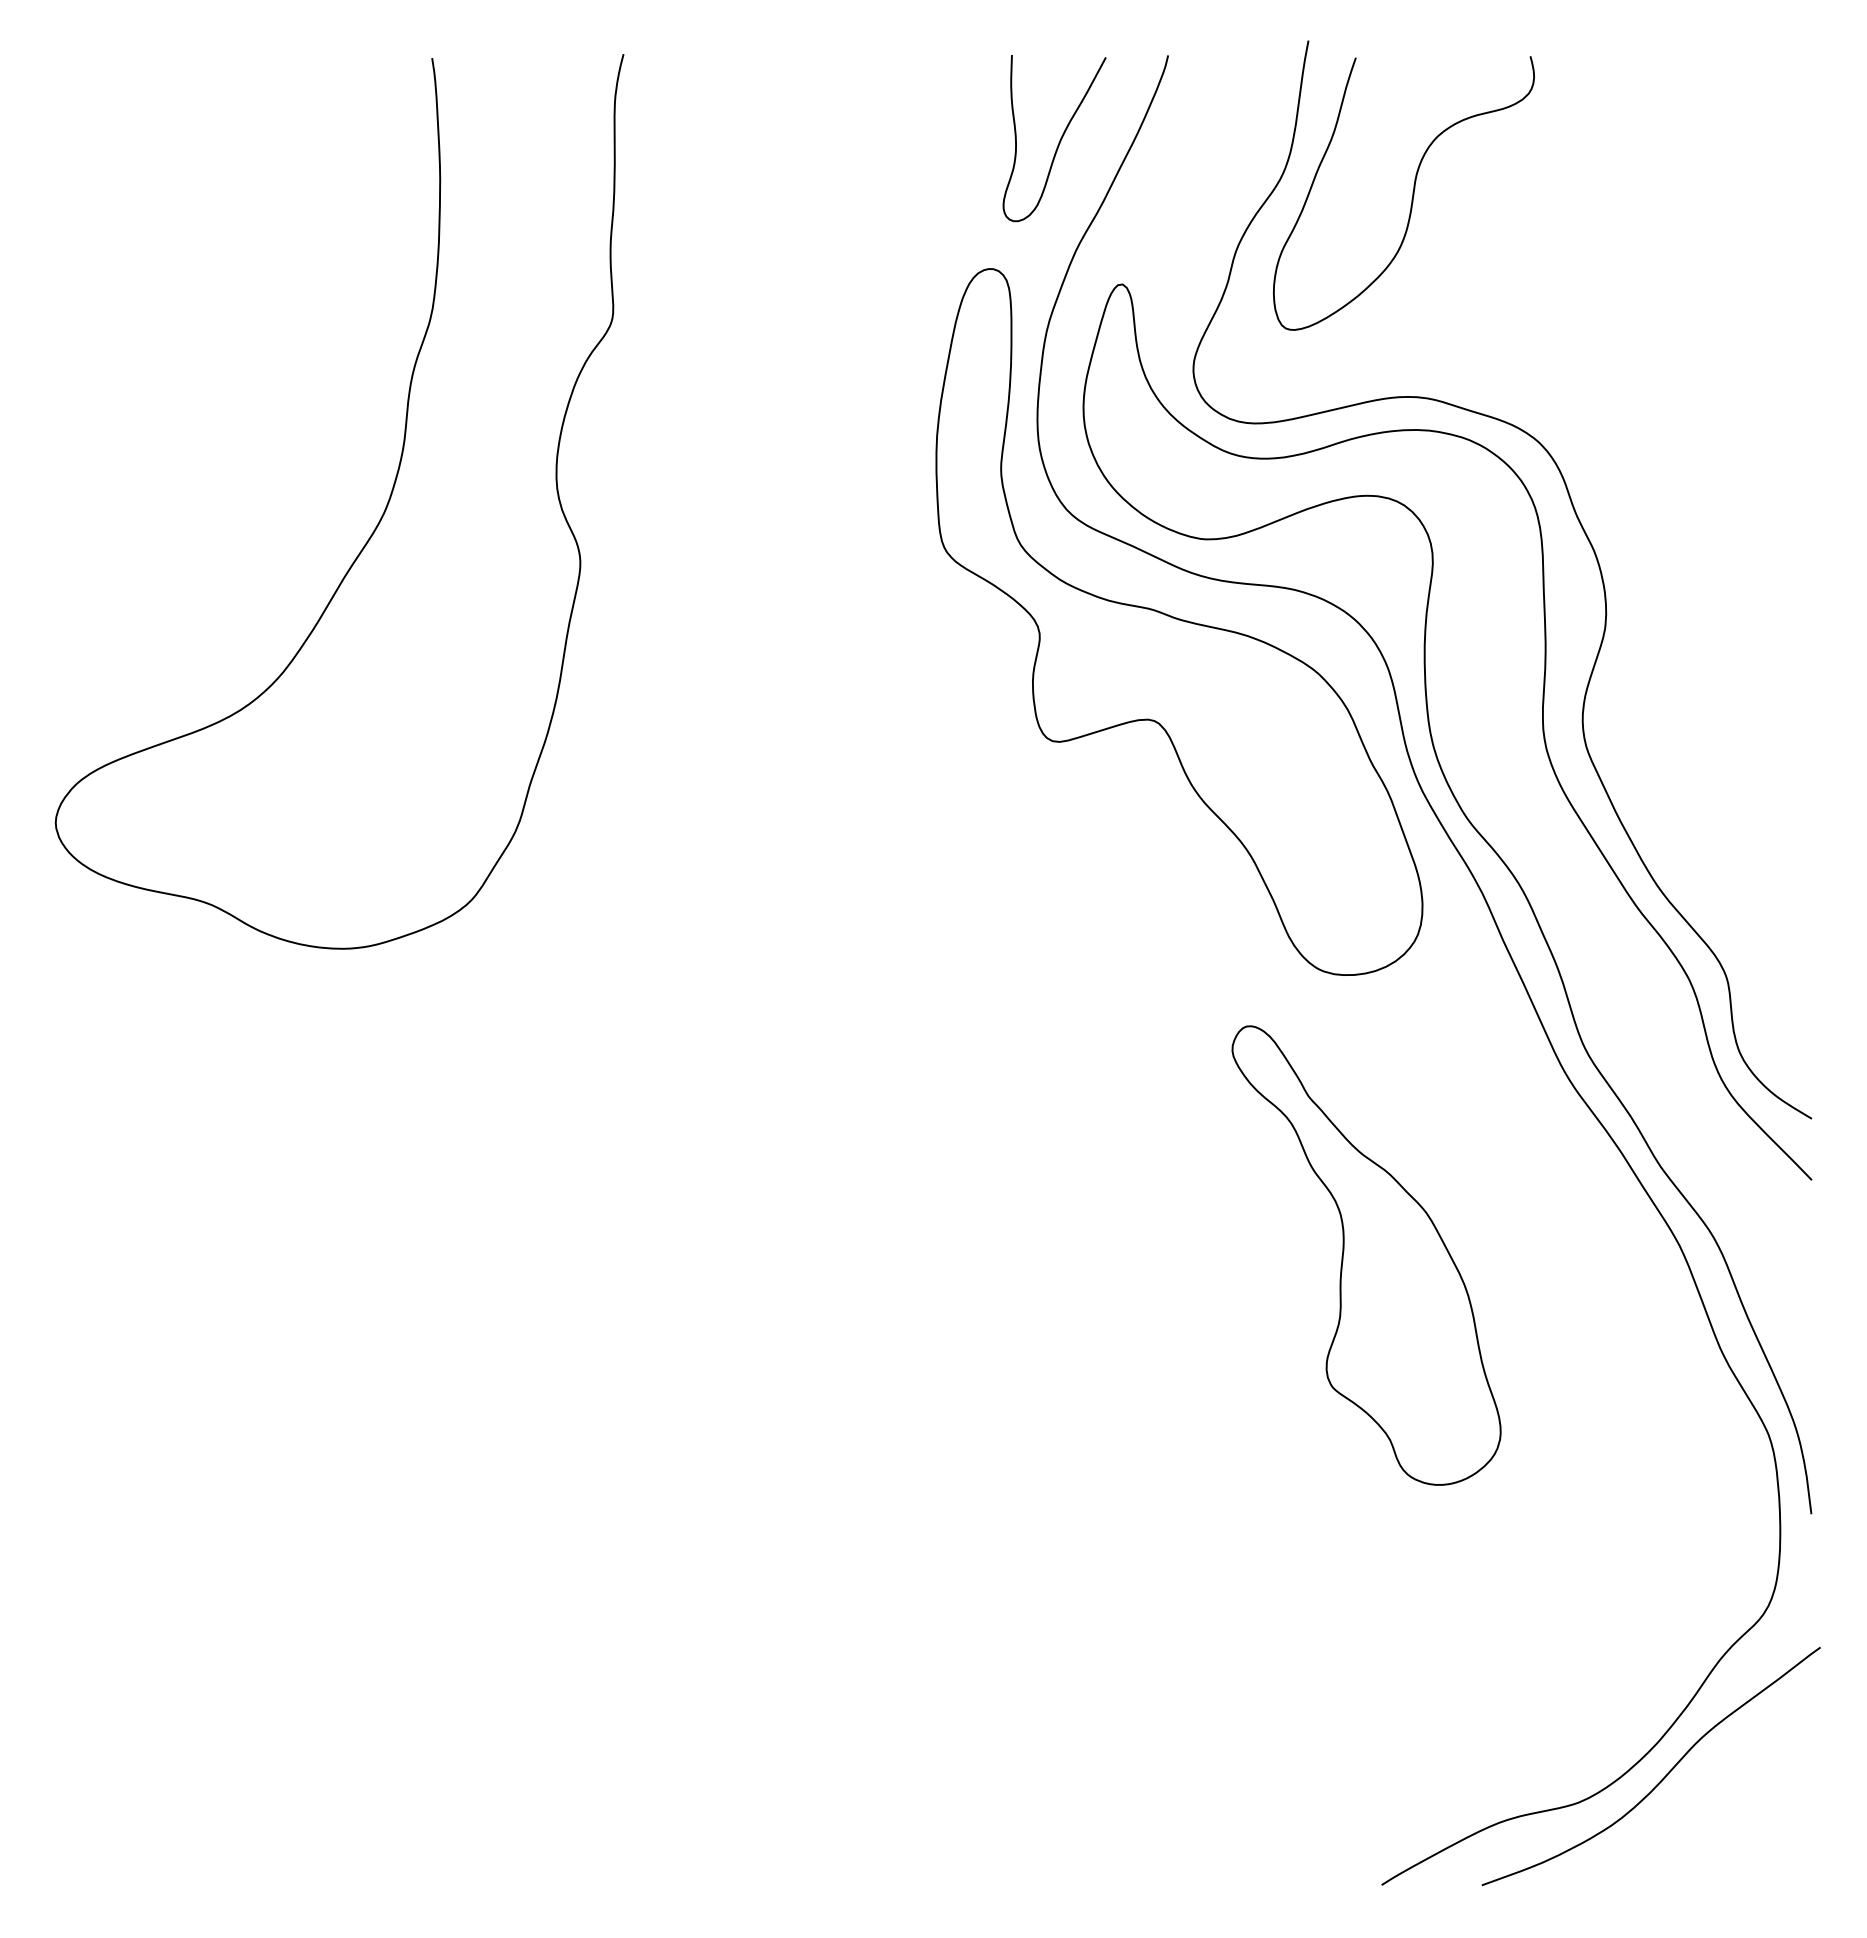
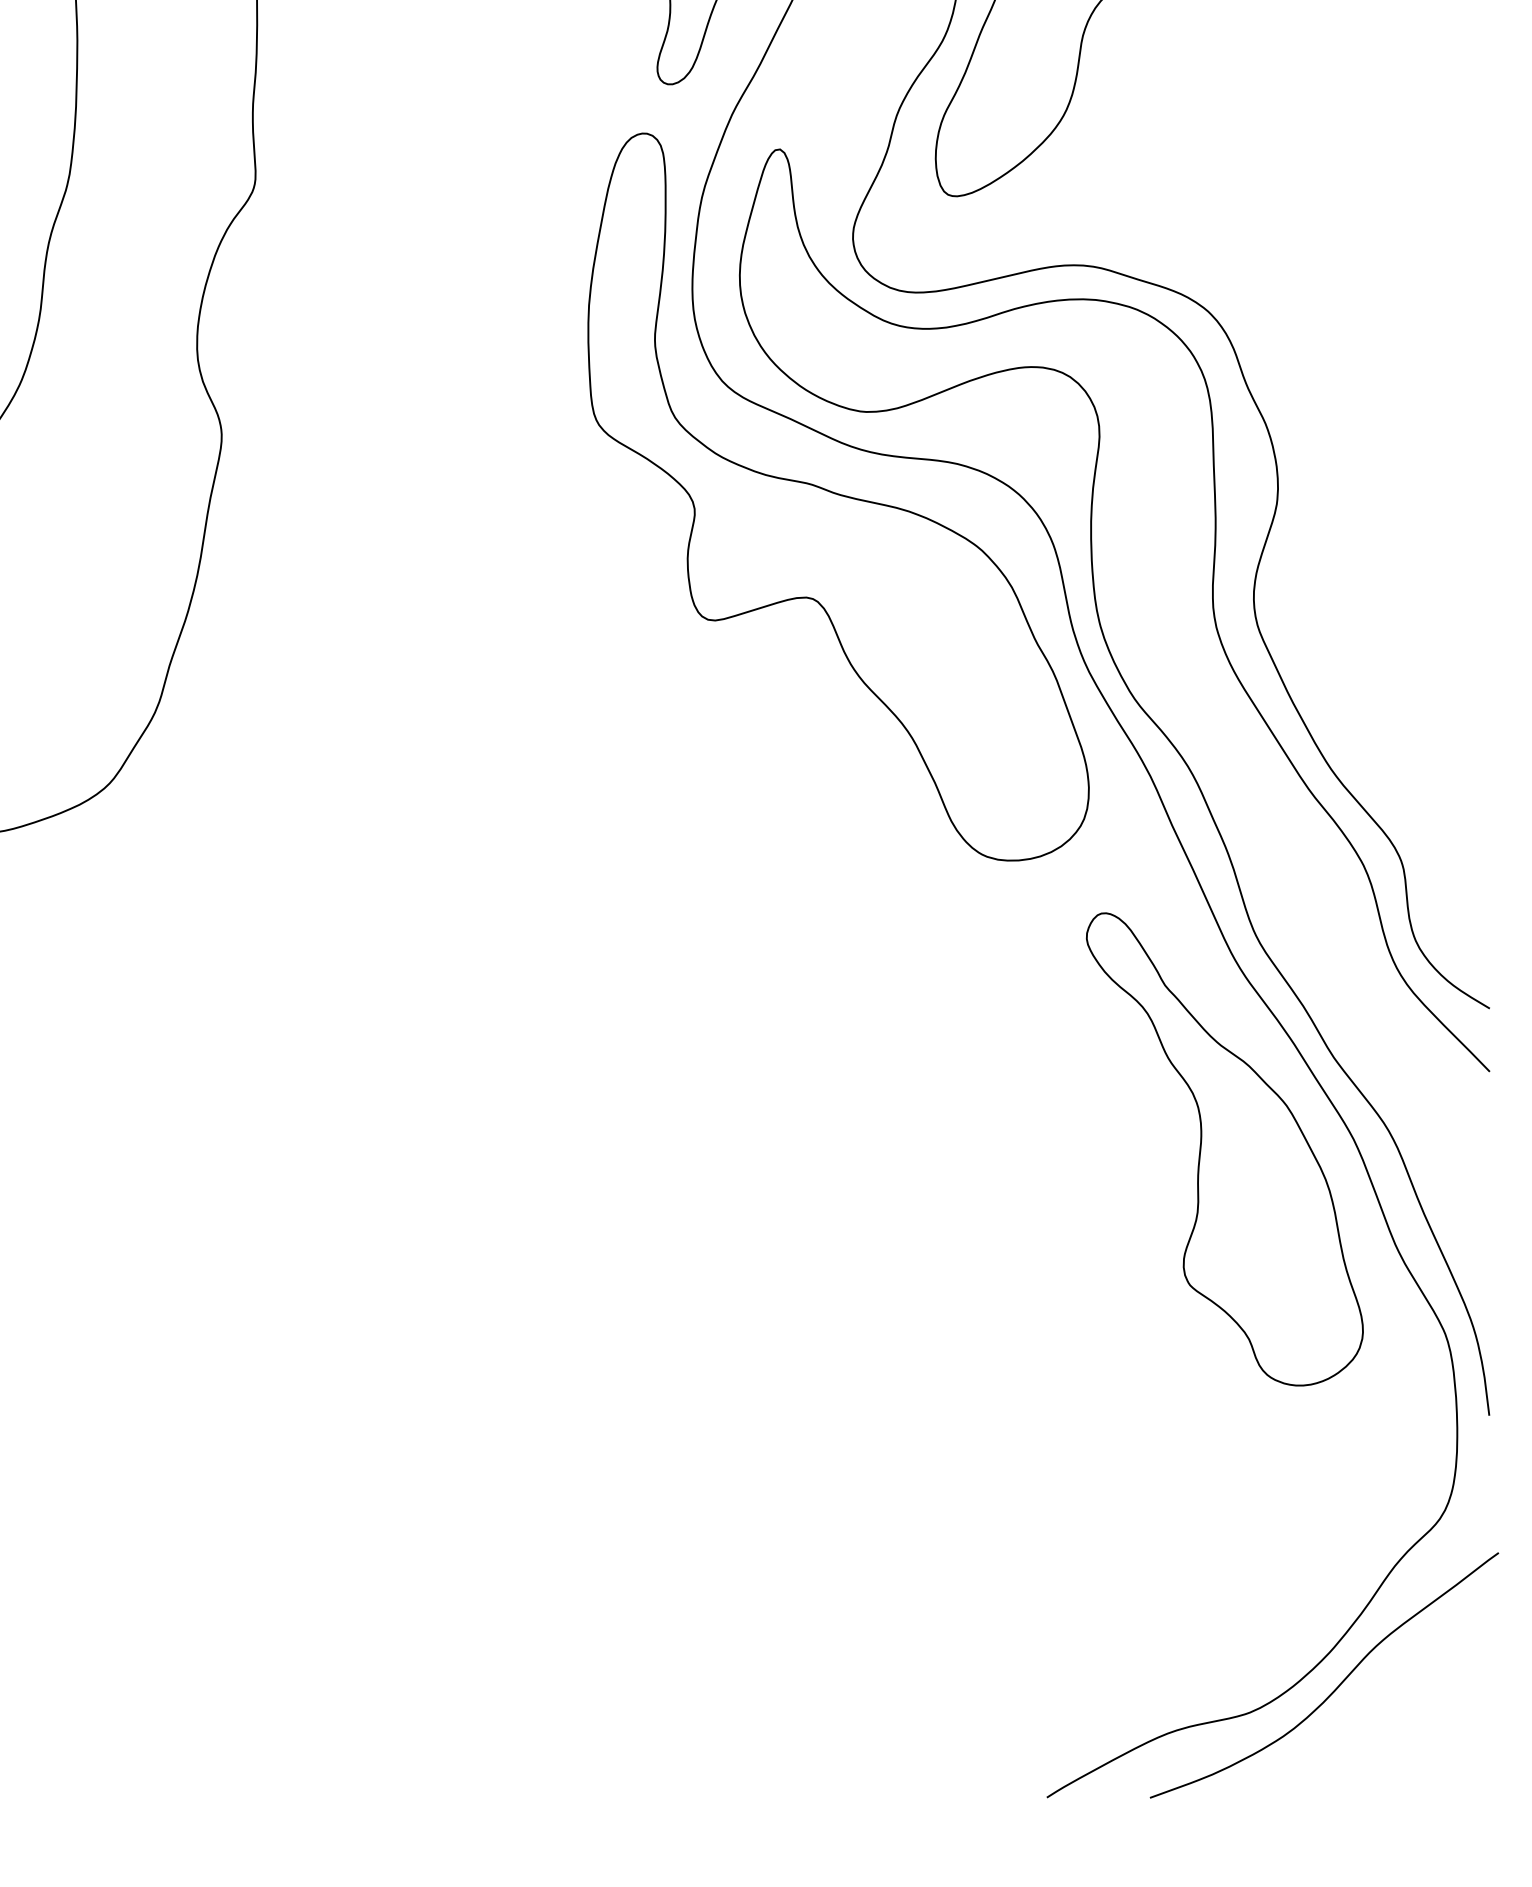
part: (1366, 1255) -> (1224, 1149), moved

